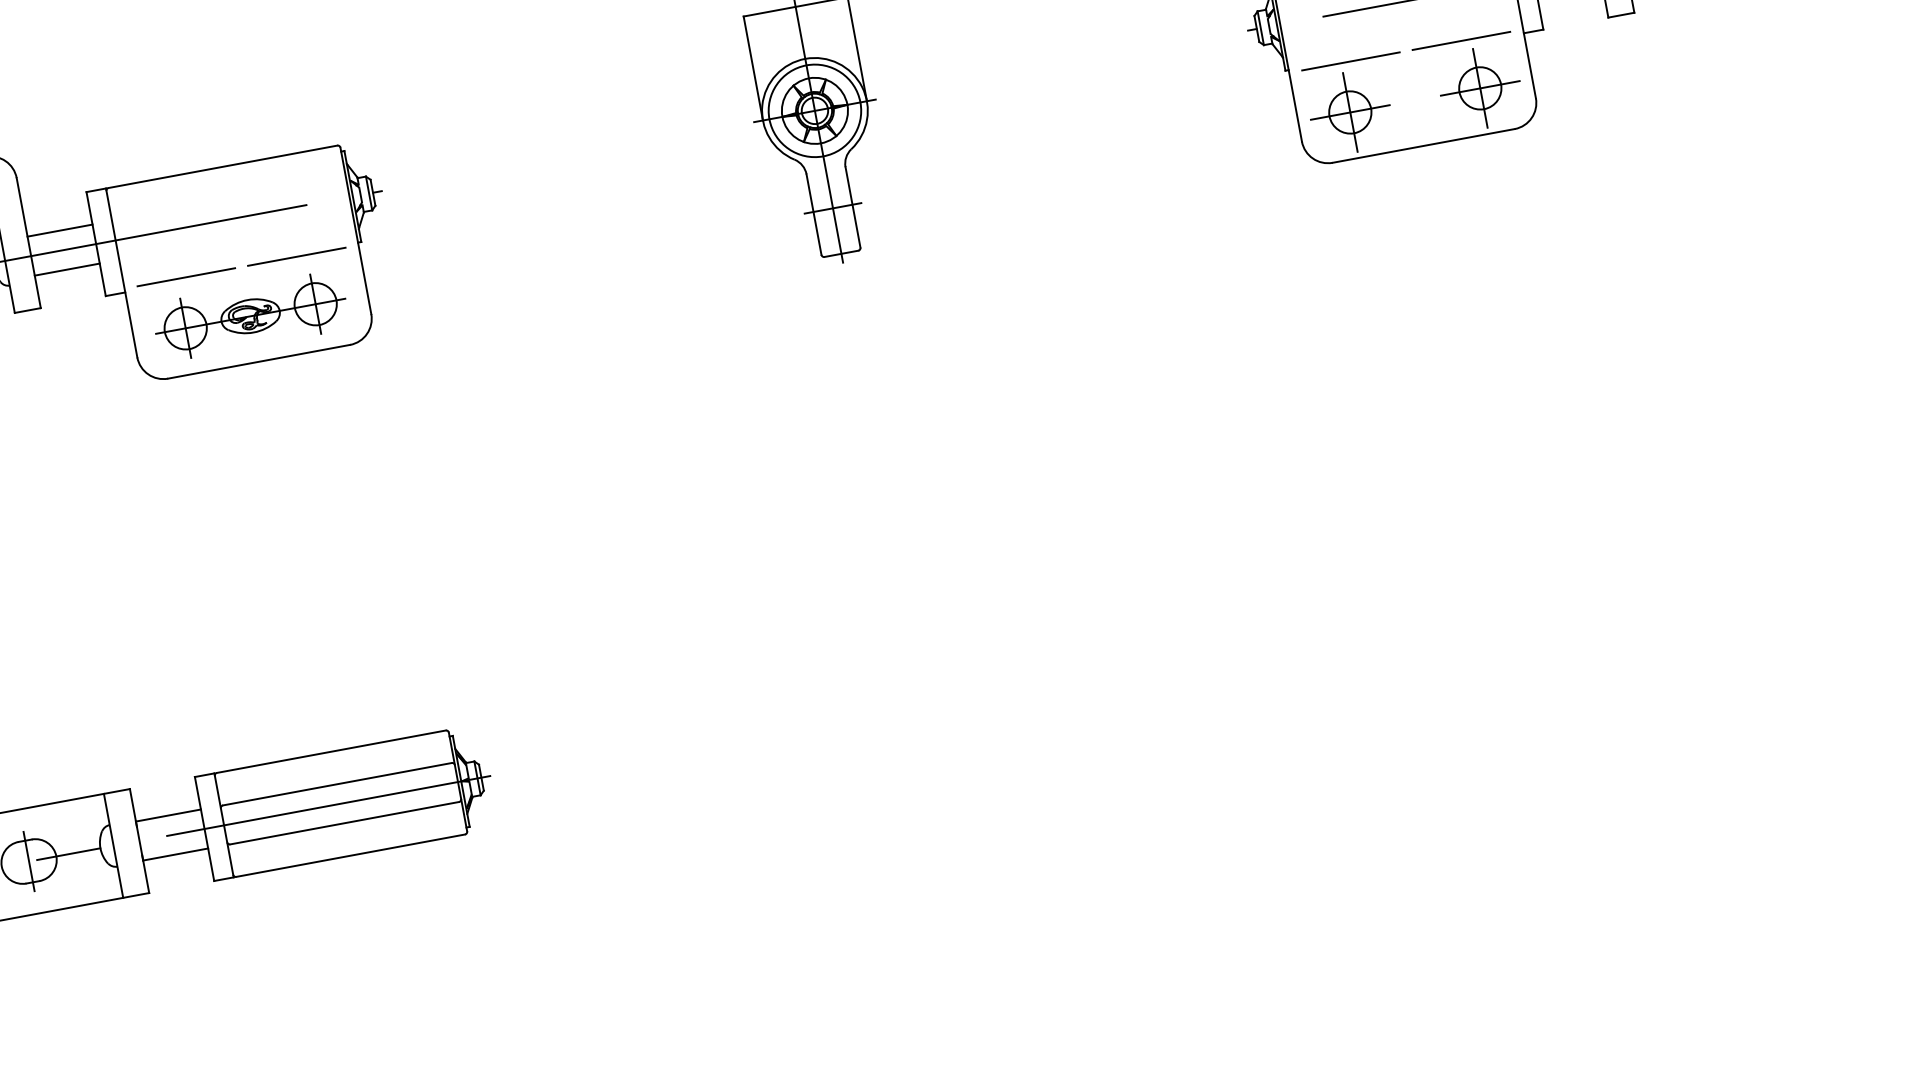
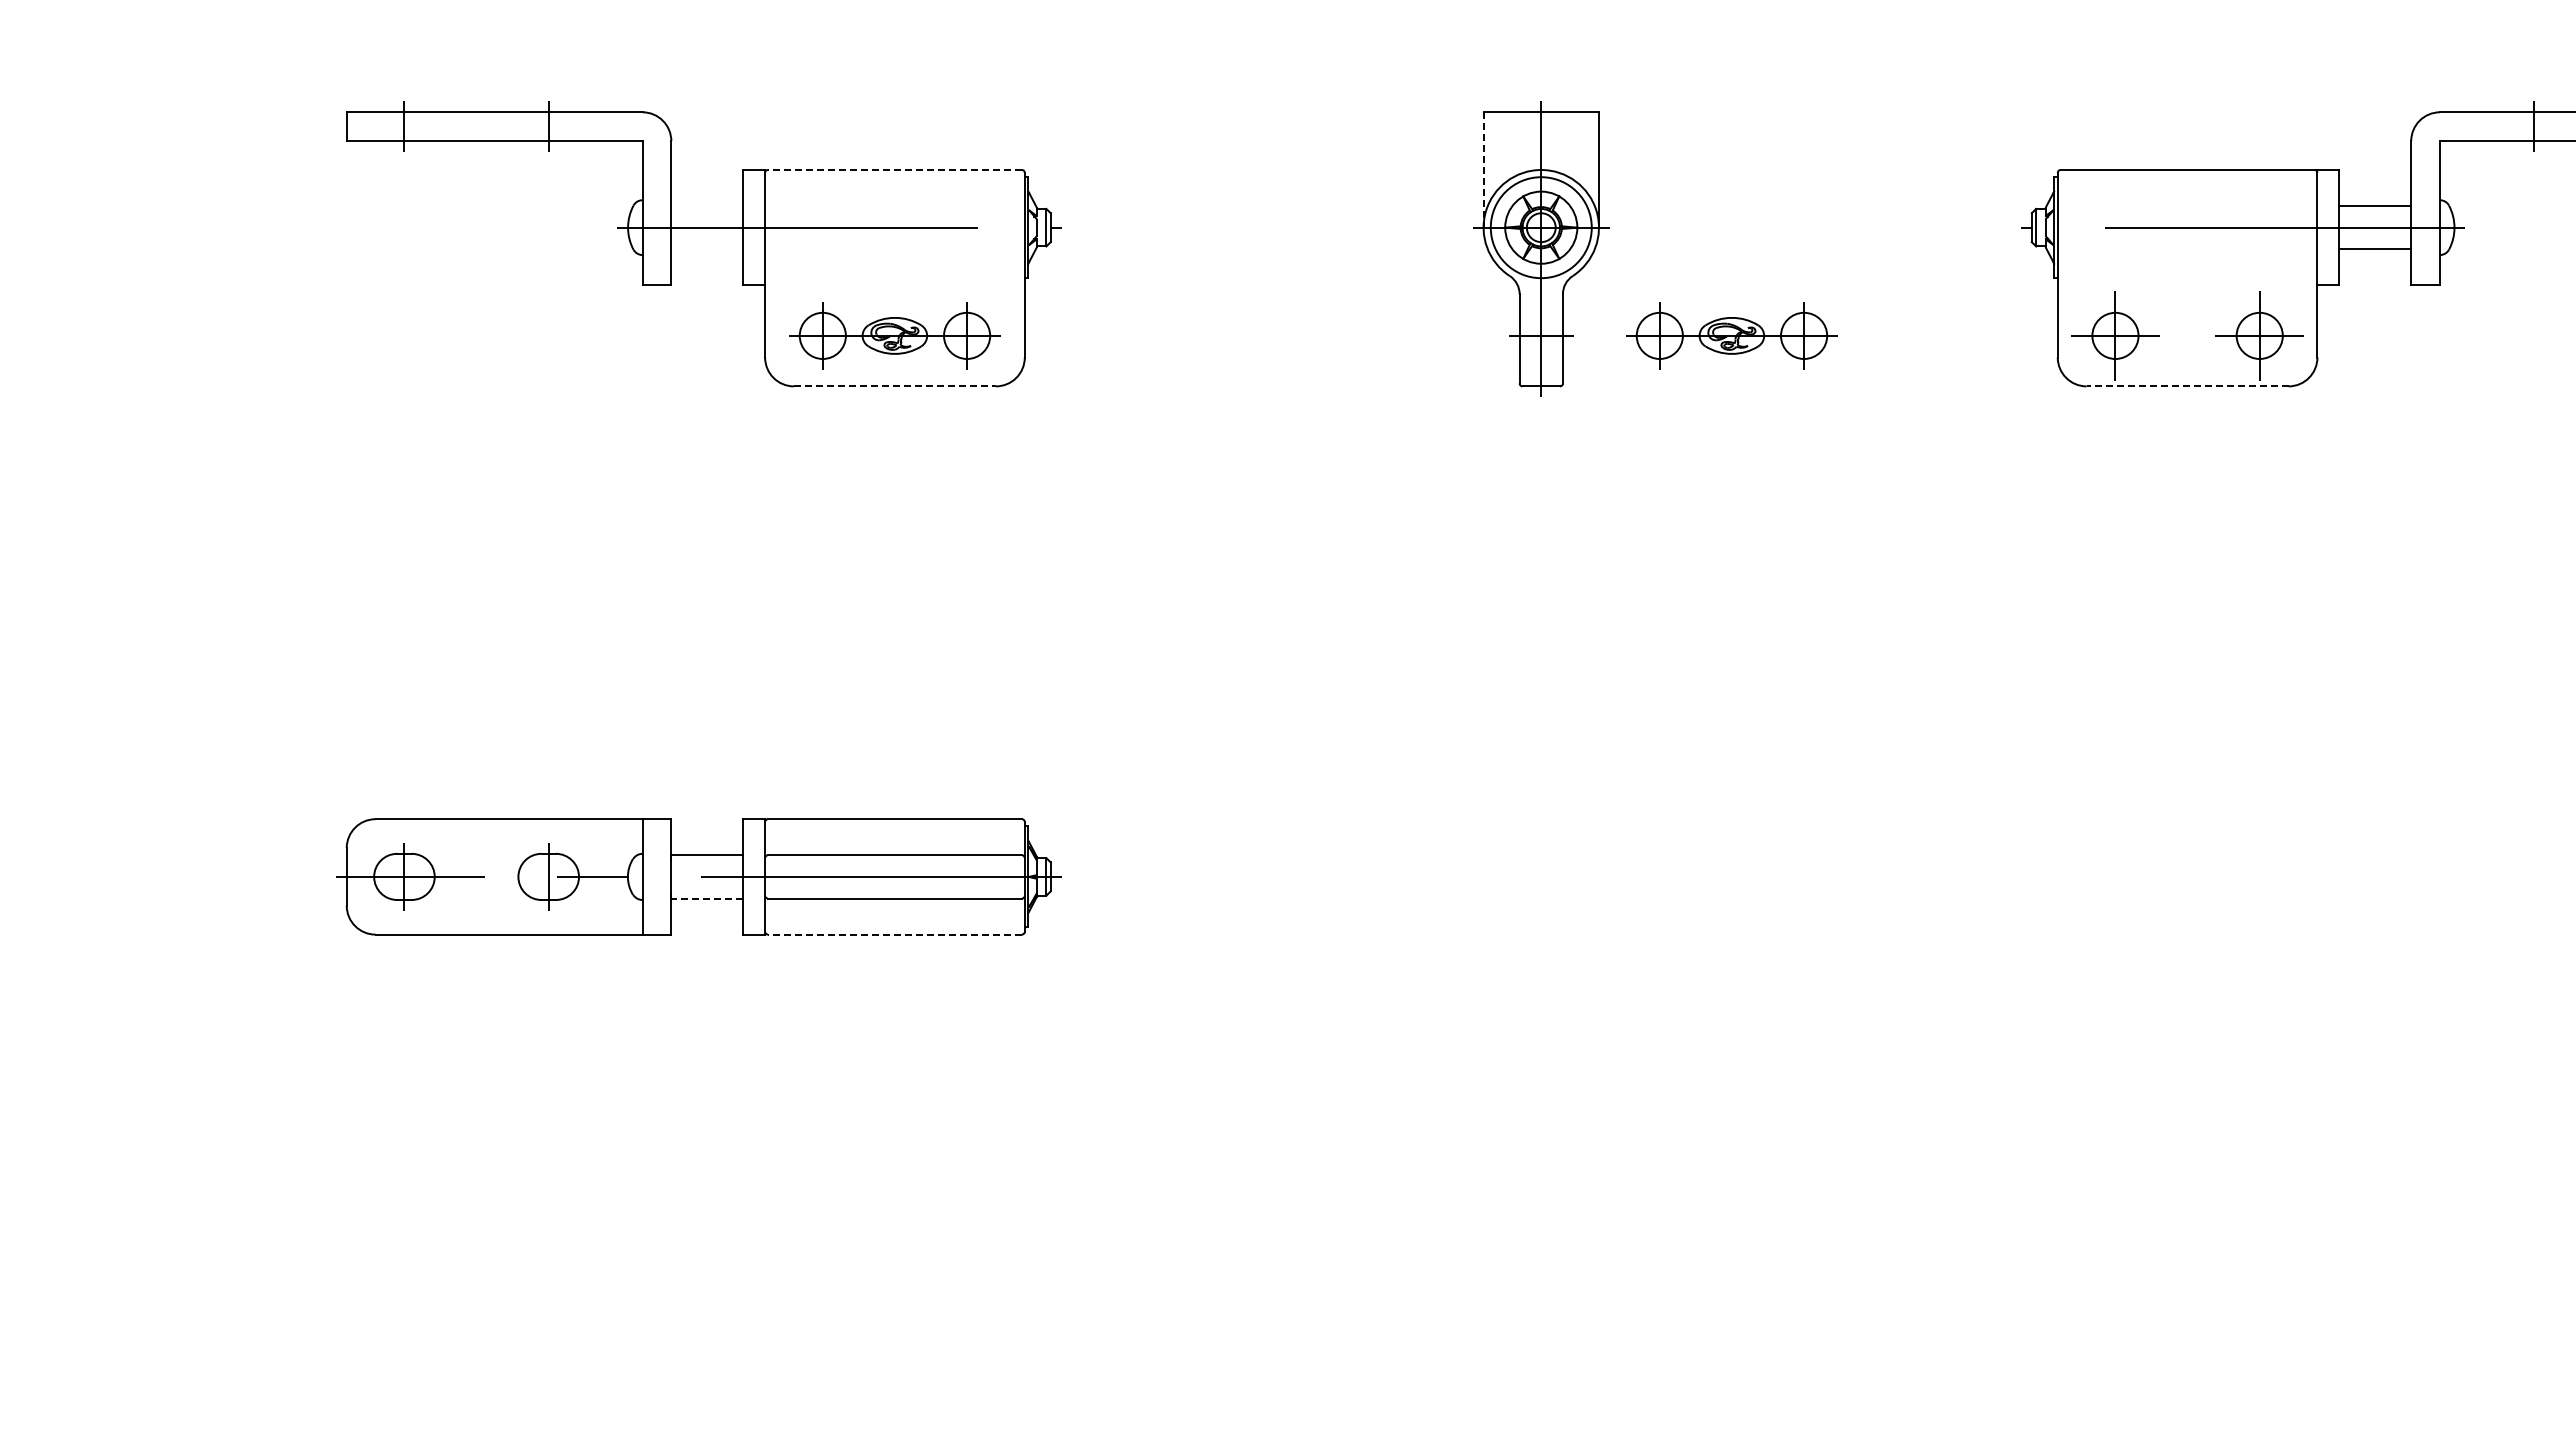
line: (1461, 41) -> (2248, 281), removed
line: (1351, 61) -> (2126, 281), removed
line: (753, 68) -> (1483, 170), solid -> dashed
line: (1423, 146) -> (2187, 386), solid -> dashed
line: (222, 167) -> (894, 170), solid -> dashed
part: (1004, 176) -> (1731, 335), added
line: (60, 231) -> (707, 206), removed
line: (297, 256) -> (956, 281), removed
line: (67, 269) -> (707, 249), removed
line: (186, 277) -> (833, 281), removed
line: (258, 361) -> (894, 386), solid -> dashed
line: (174, 854) -> (706, 898), solid -> dashed
line: (350, 855) -> (894, 934), solid -> dashed

